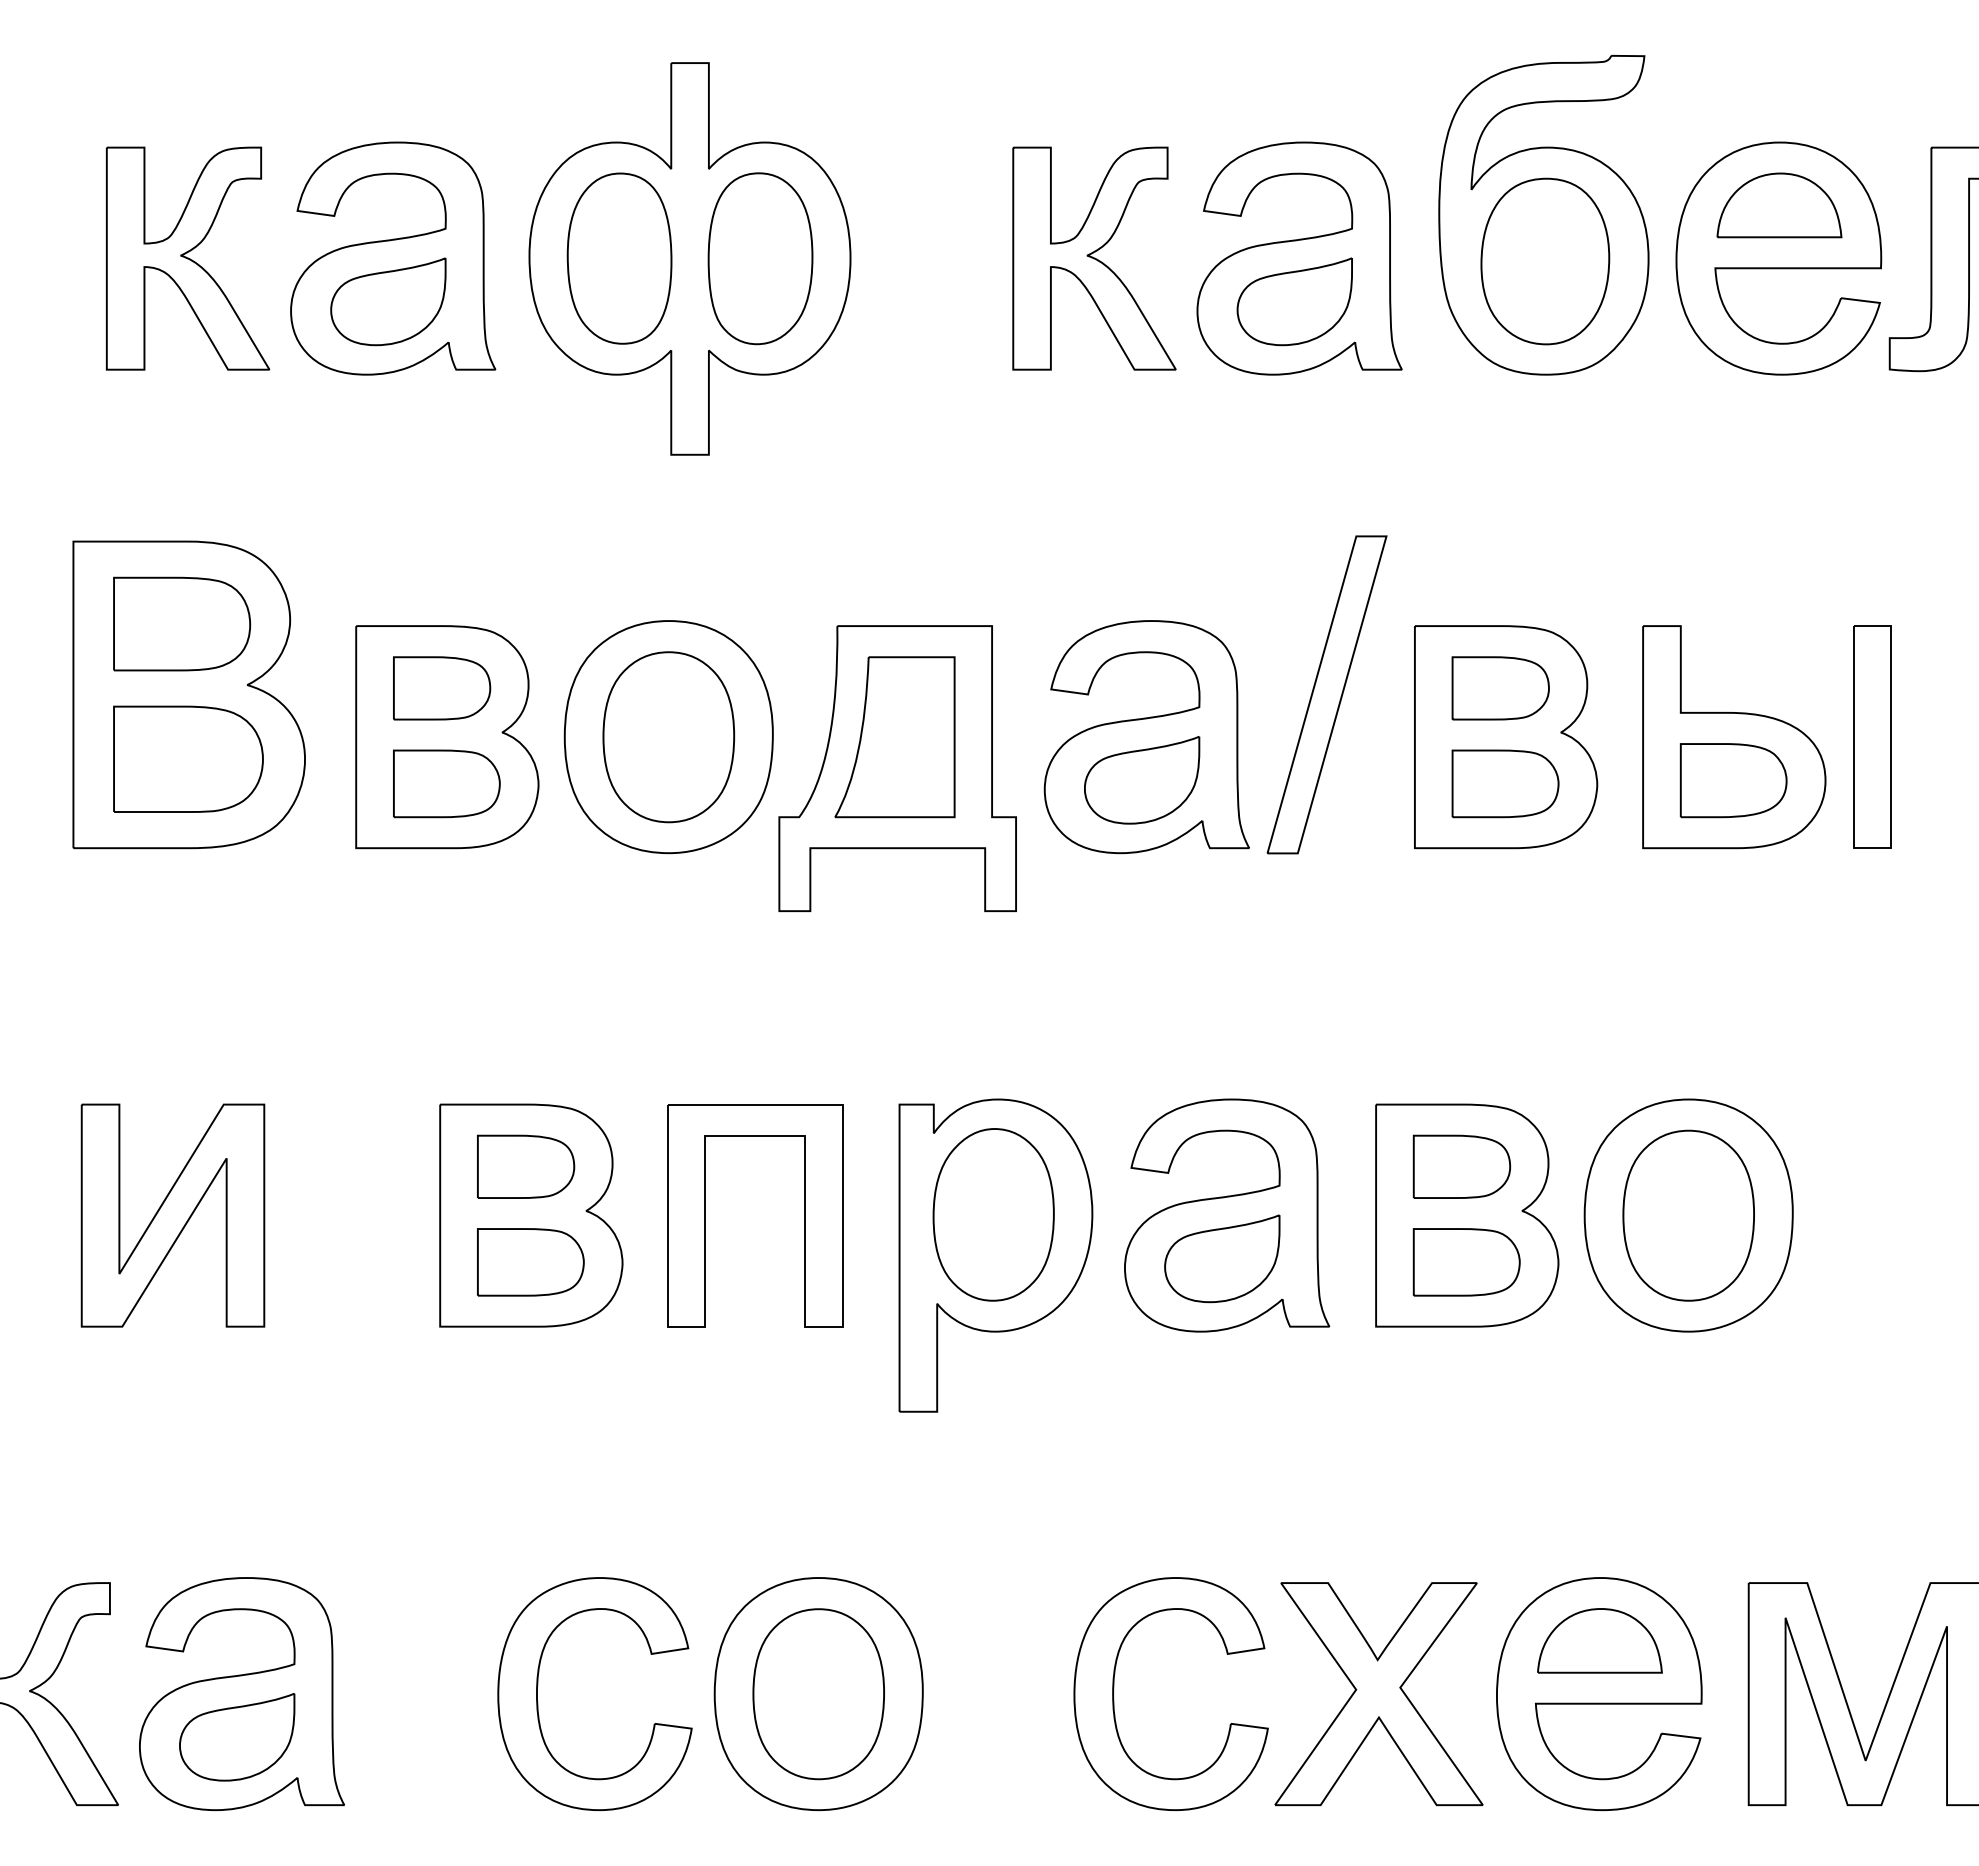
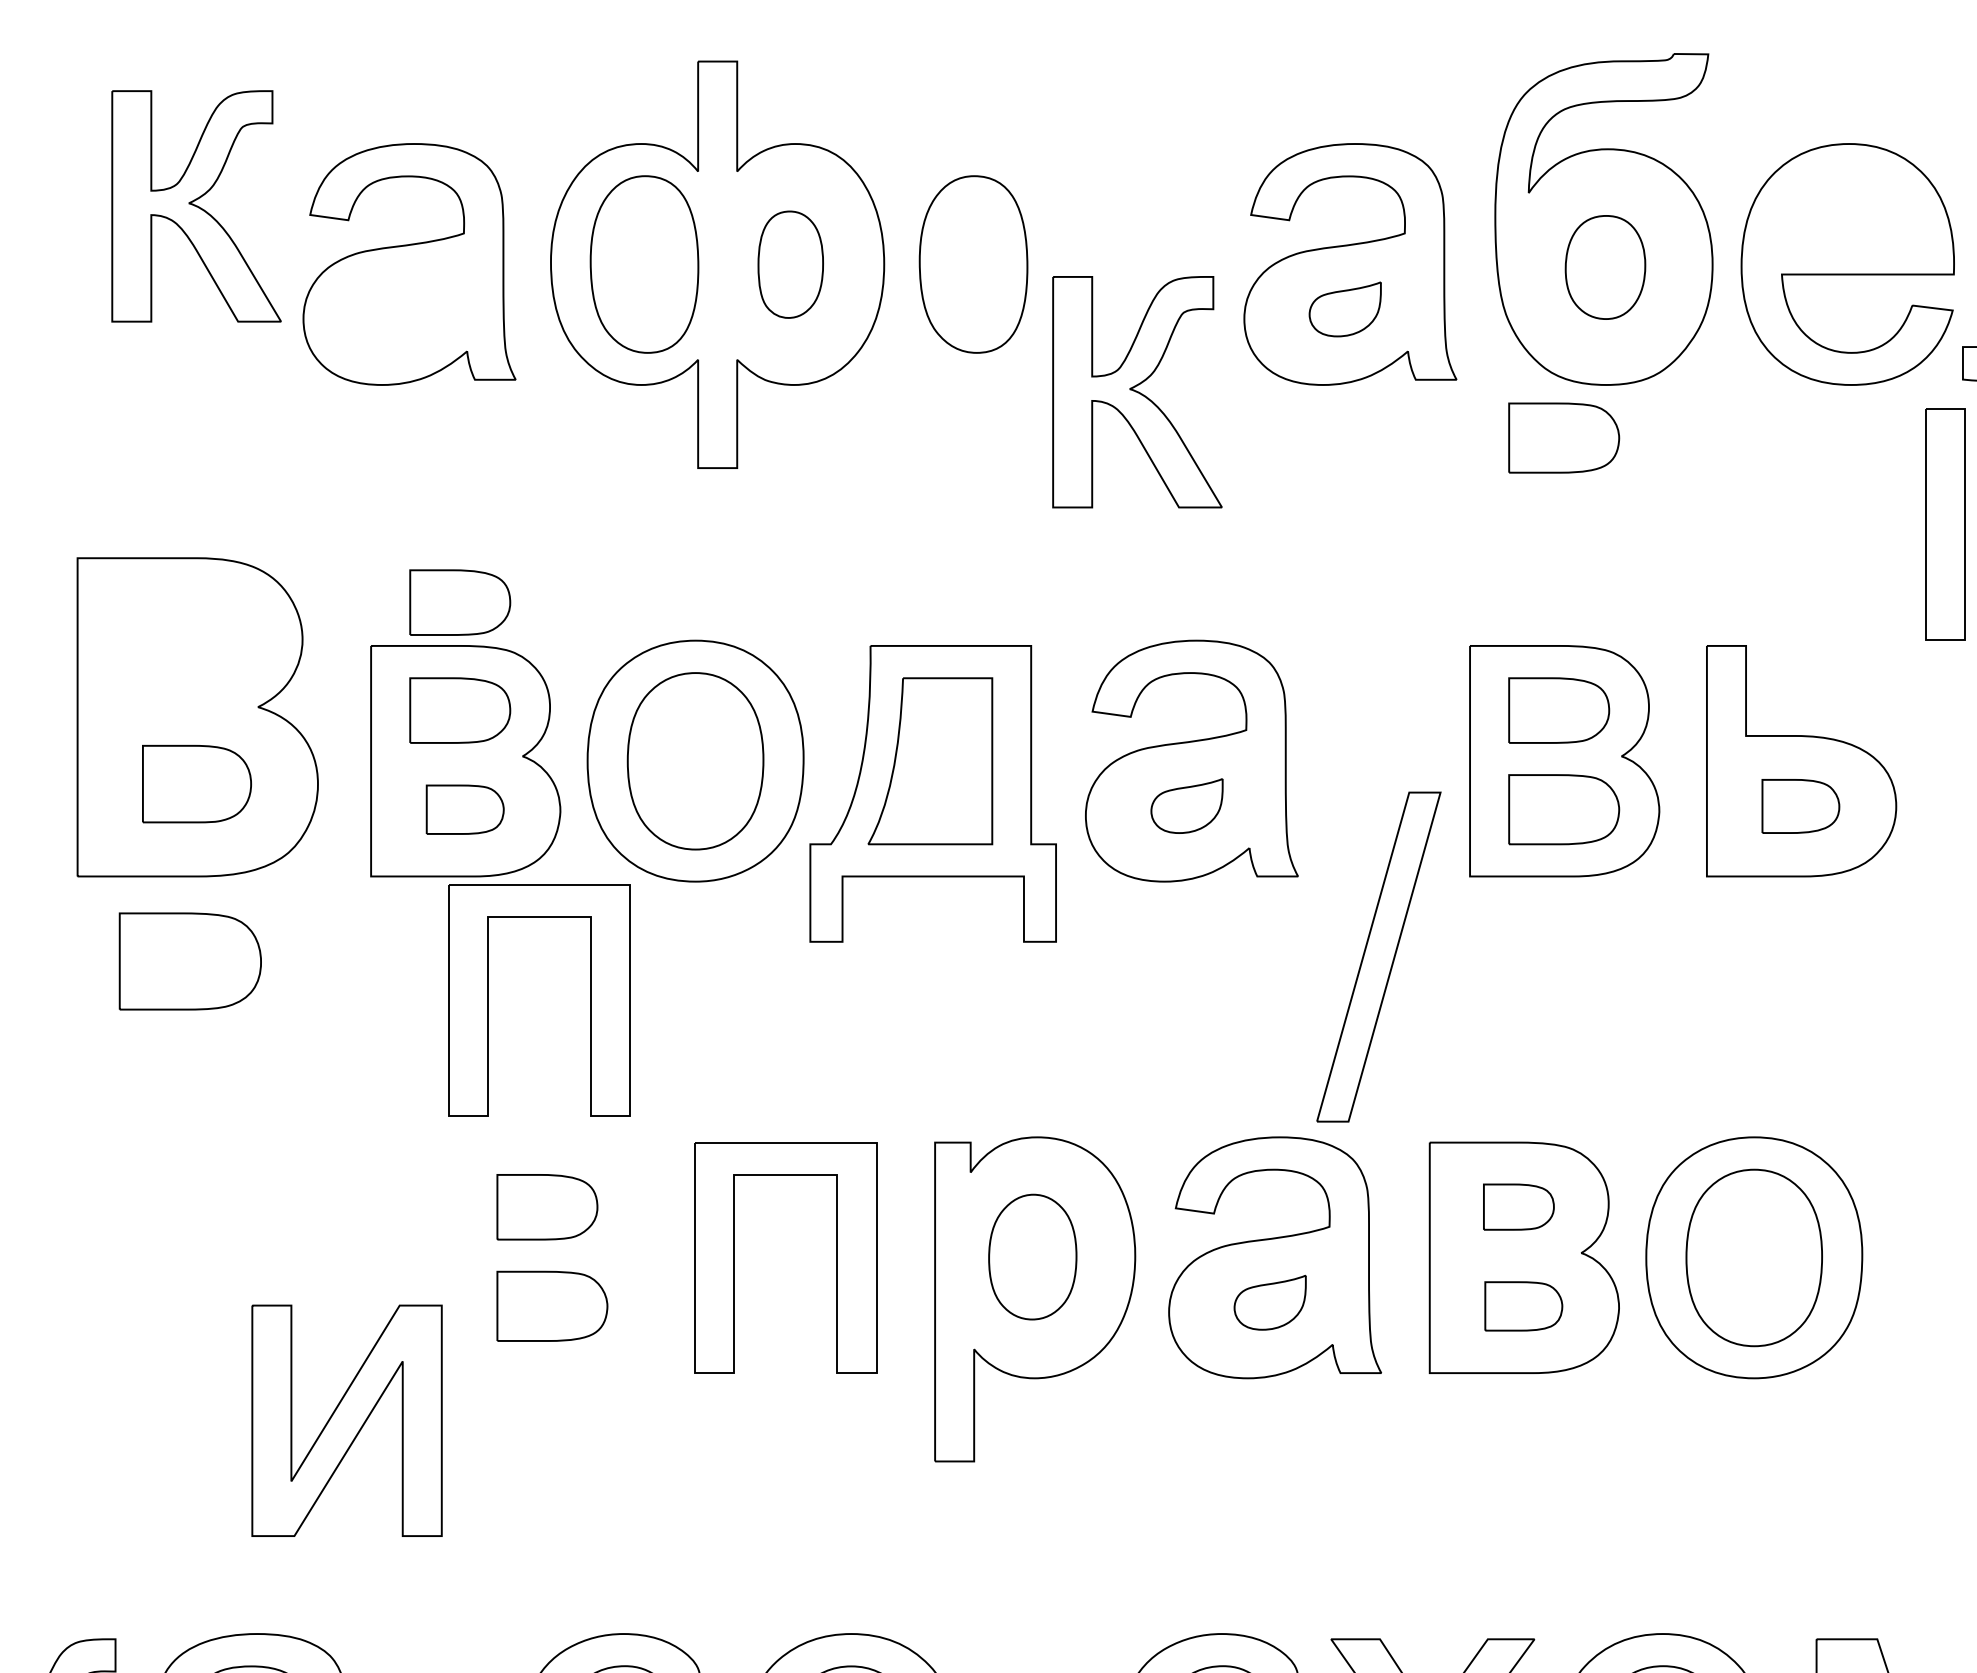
part: (1779, 205) -> (1848, 209), removed
part: (187, 258) -> (196, 206), moved
part: (760, 258) -> (790, 264), size x0.6
part: (936, 258) -> (973, 264), added
part: (1094, 258) -> (1137, 392), moved
part: (1545, 261) -> (1605, 267), size x0.6
part: (388, 301) -> (404, 308), removed
part: (1294, 301) -> (1345, 308), size x0.6
part: (1505, 425) -> (1564, 437), added
part: (442, 584) -> (460, 602), added
part: (182, 623) -> (190, 960), moved
part: (1326, 694) -> (1378, 956), moved
part: (1872, 736) -> (1945, 523), moved
part: (188, 758) -> (197, 783), size x0.7
part: (1142, 780) -> (1187, 806), size x0.6
part: (1733, 780) -> (1800, 806), size x0.7
part: (446, 783) -> (464, 809), size x0.7
part: (567, 967) -> (590, 1000), added
part: (1461, 1166) -> (1518, 1206), size x0.7
part: (993, 1214) -> (1032, 1256), size x0.7
part: (172, 1215) -> (346, 1420), moved
part: (531, 1215) -> (553, 1257), removed
part: (1222, 1258) -> (1270, 1302), size x0.6
part: (1466, 1262) -> (1523, 1306), size x0.7

